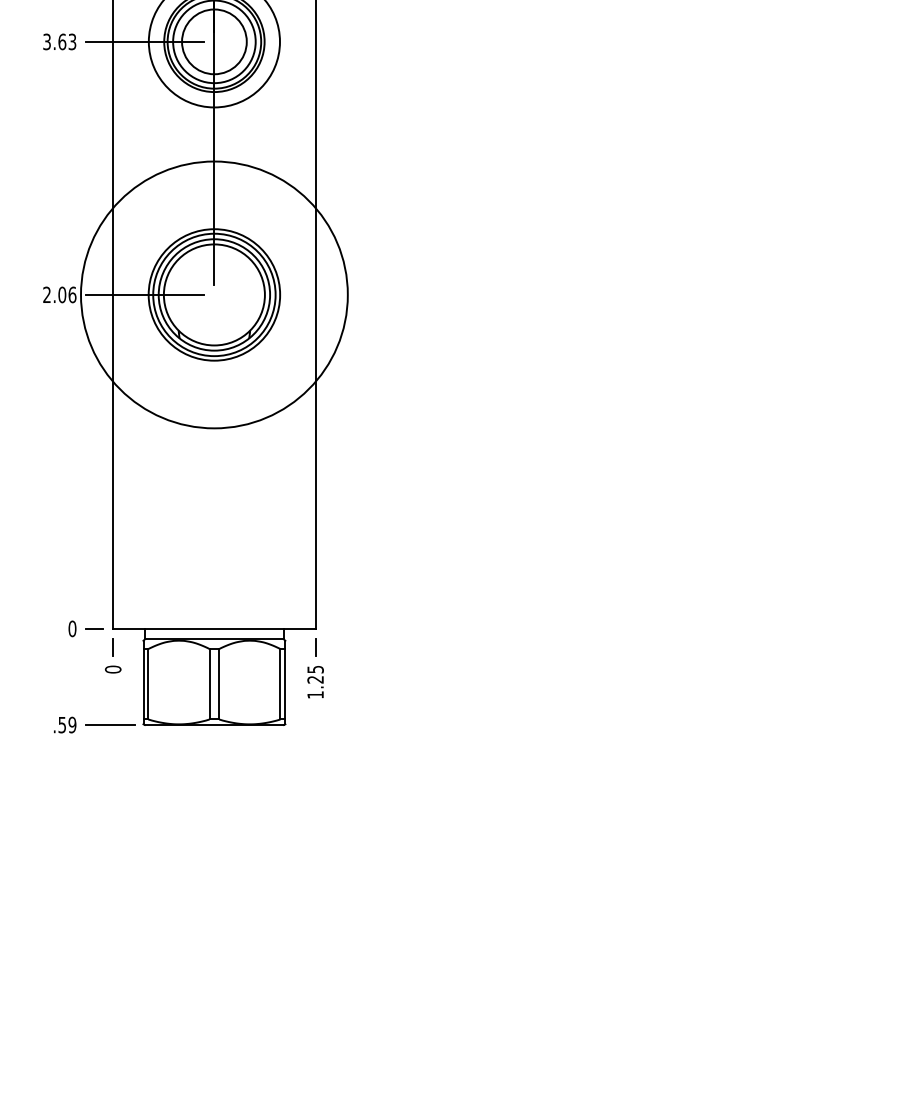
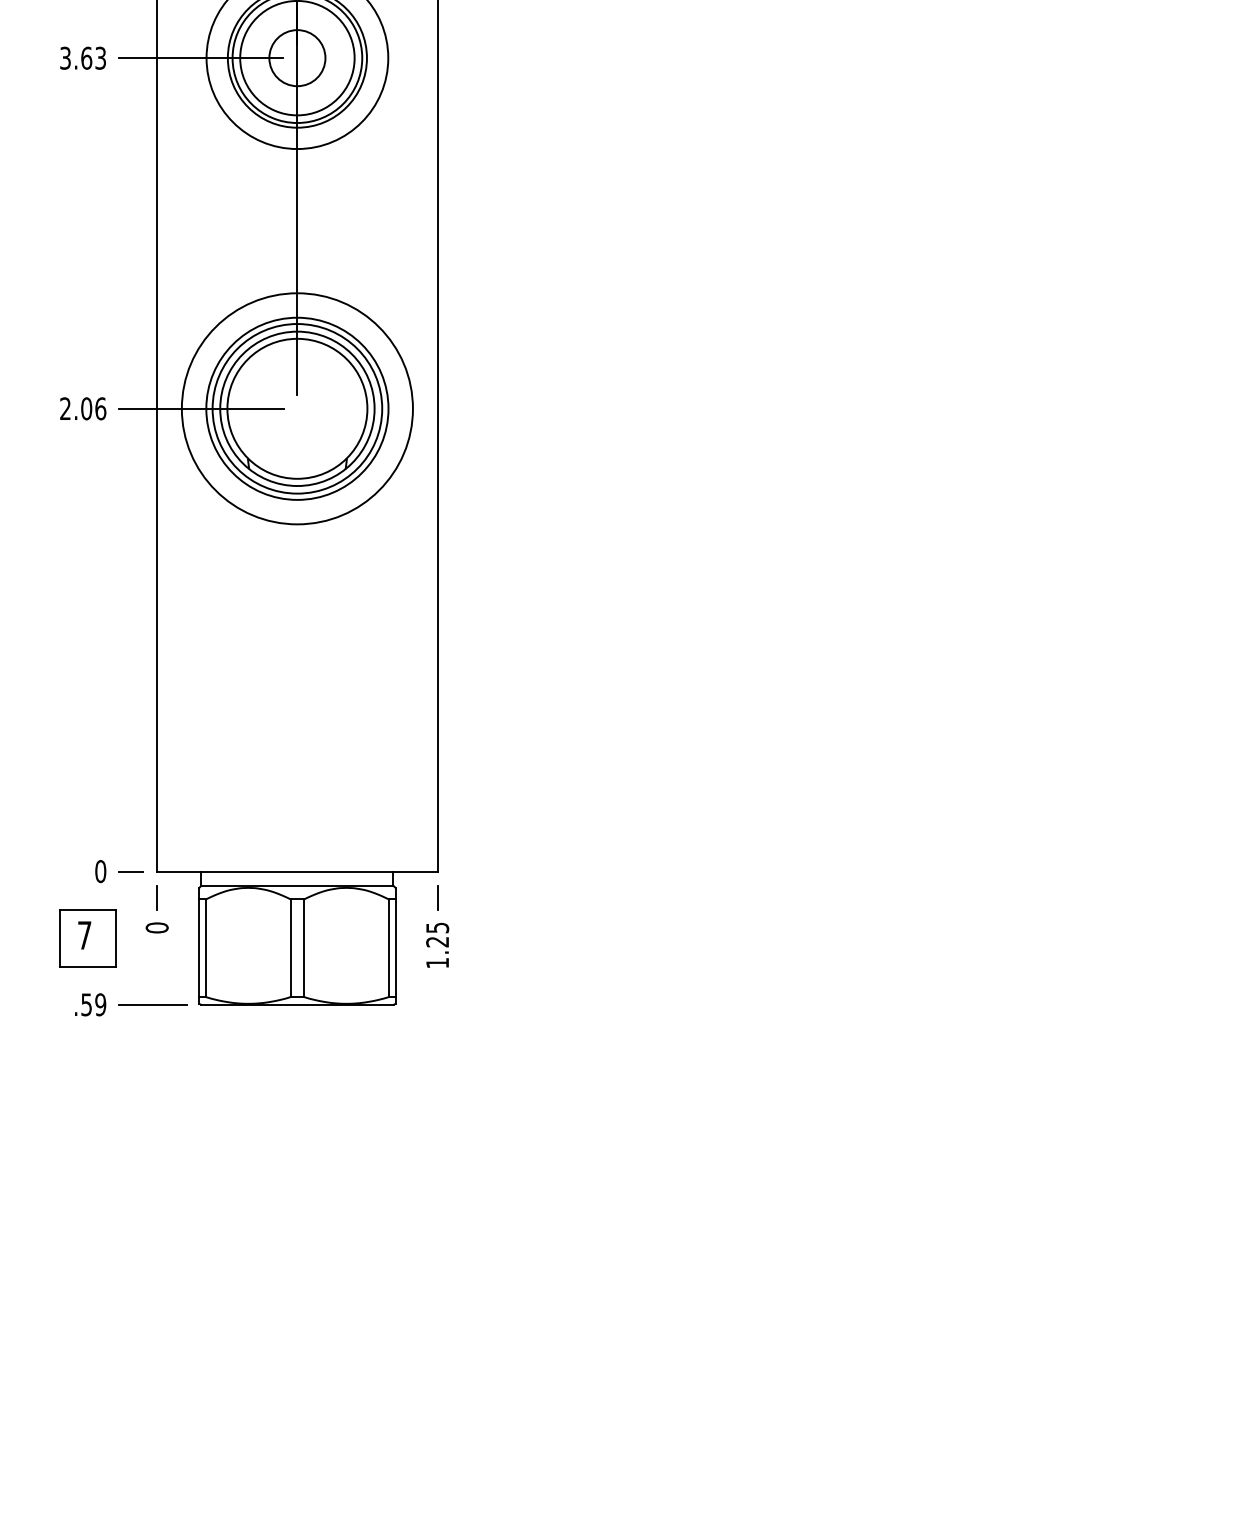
circle: (214, 42) -> (297, 58), size x0.62
circle: (213, 294) -> (296, 408), size x0.62
part: (62, 677) -> (87, 938), added

